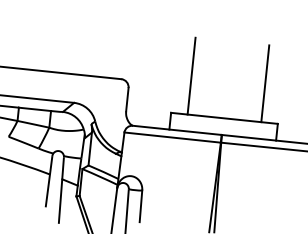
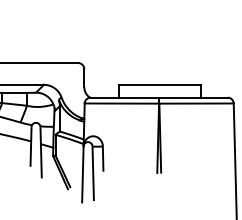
line: (191, 75) -> (131, 54), removed
line: (265, 82) -> (188, 54), removed

